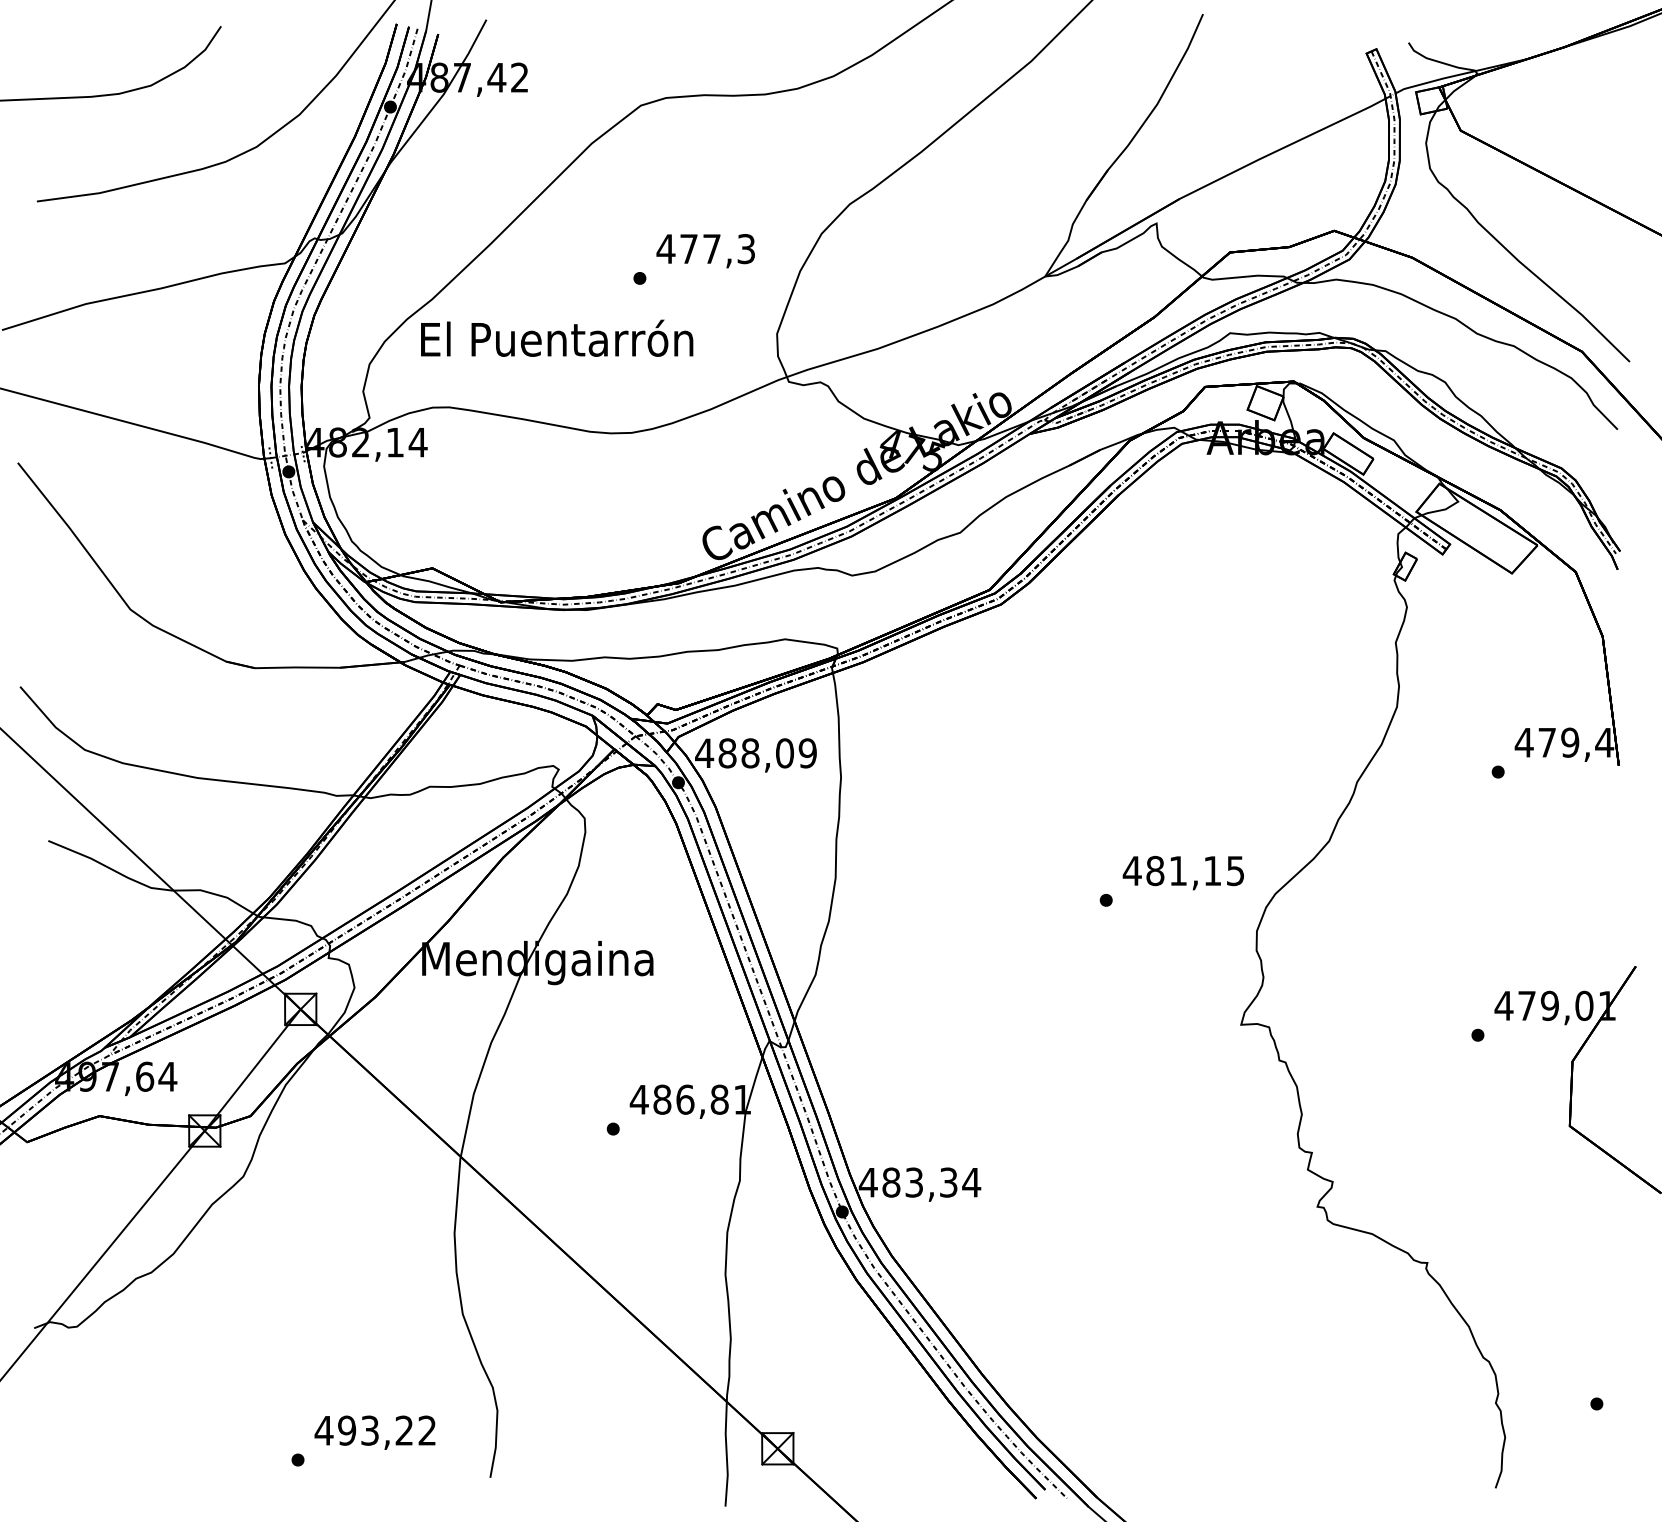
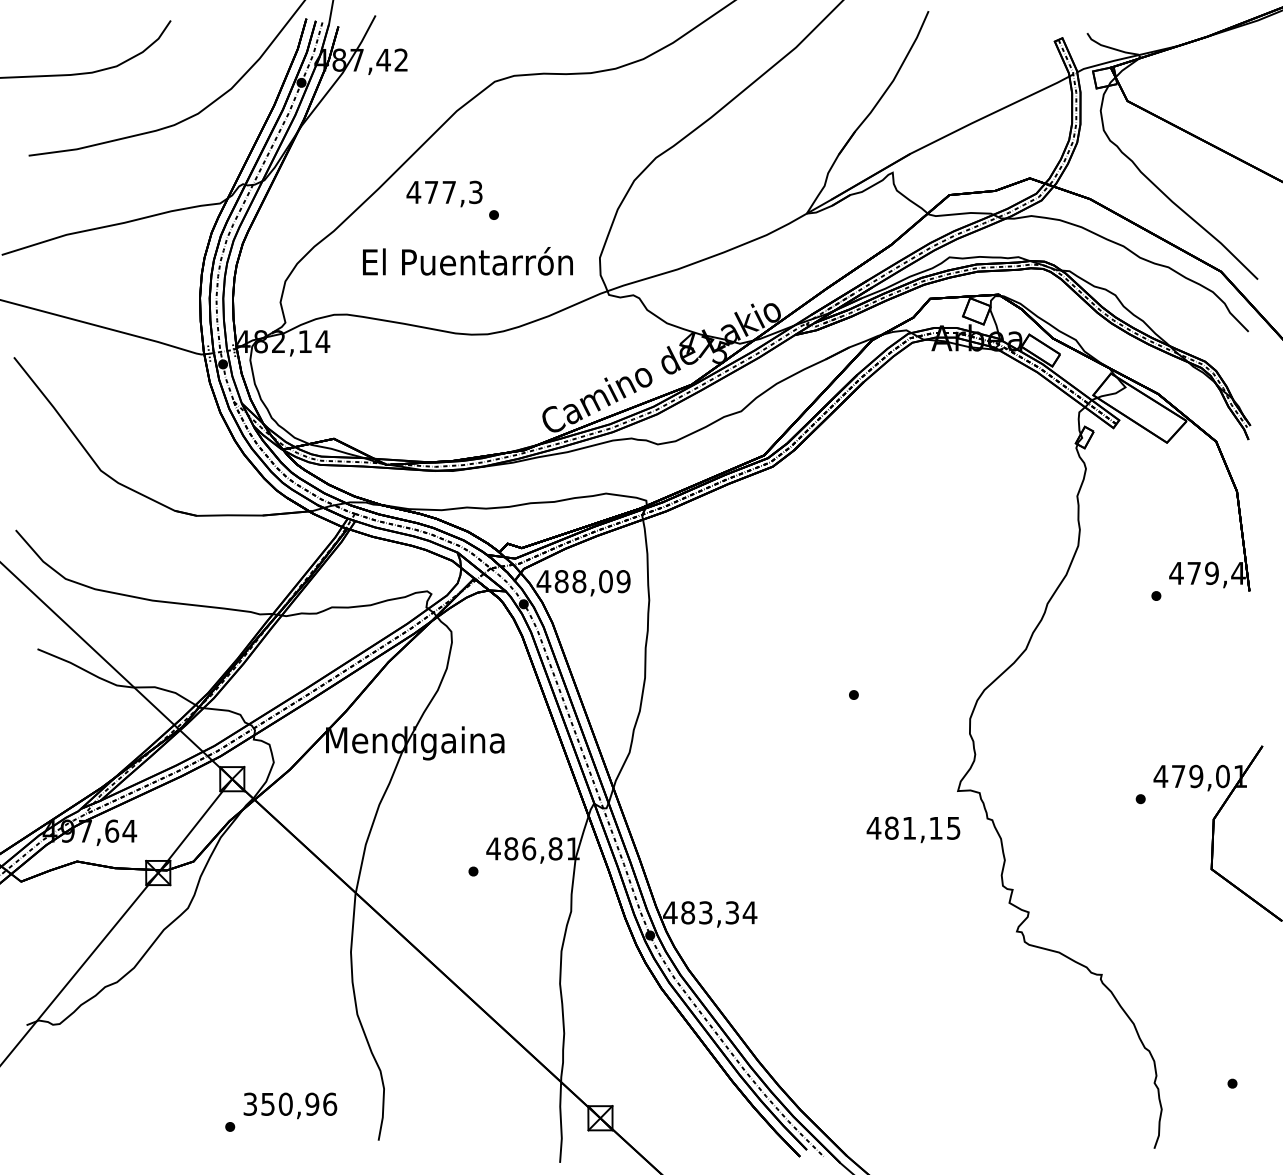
text: (705, 251) -> (444, 194), moved
text: (557, 337) -> (468, 260), moved
text: (1182, 872) -> (912, 829), moved
text: (375, 1430) -> (289, 1104), 493,22 -> 350,96

